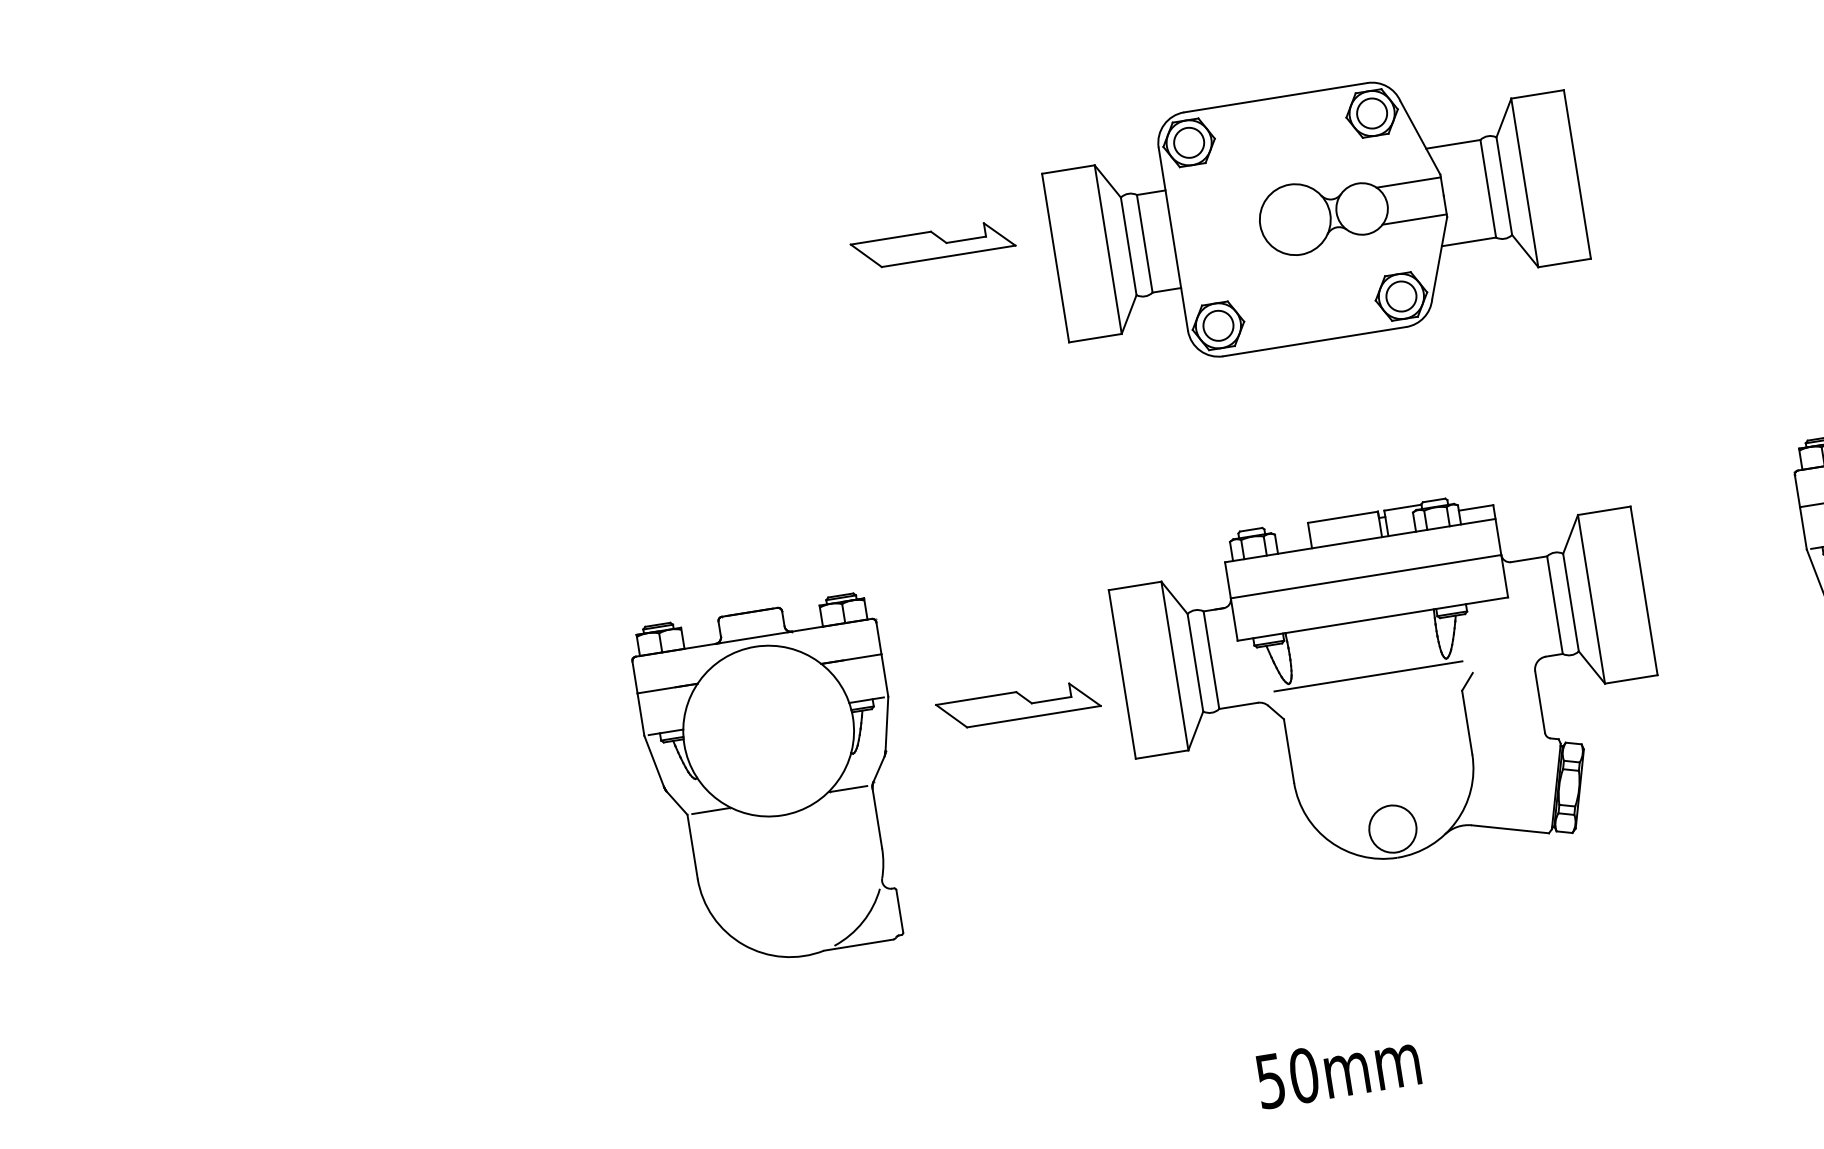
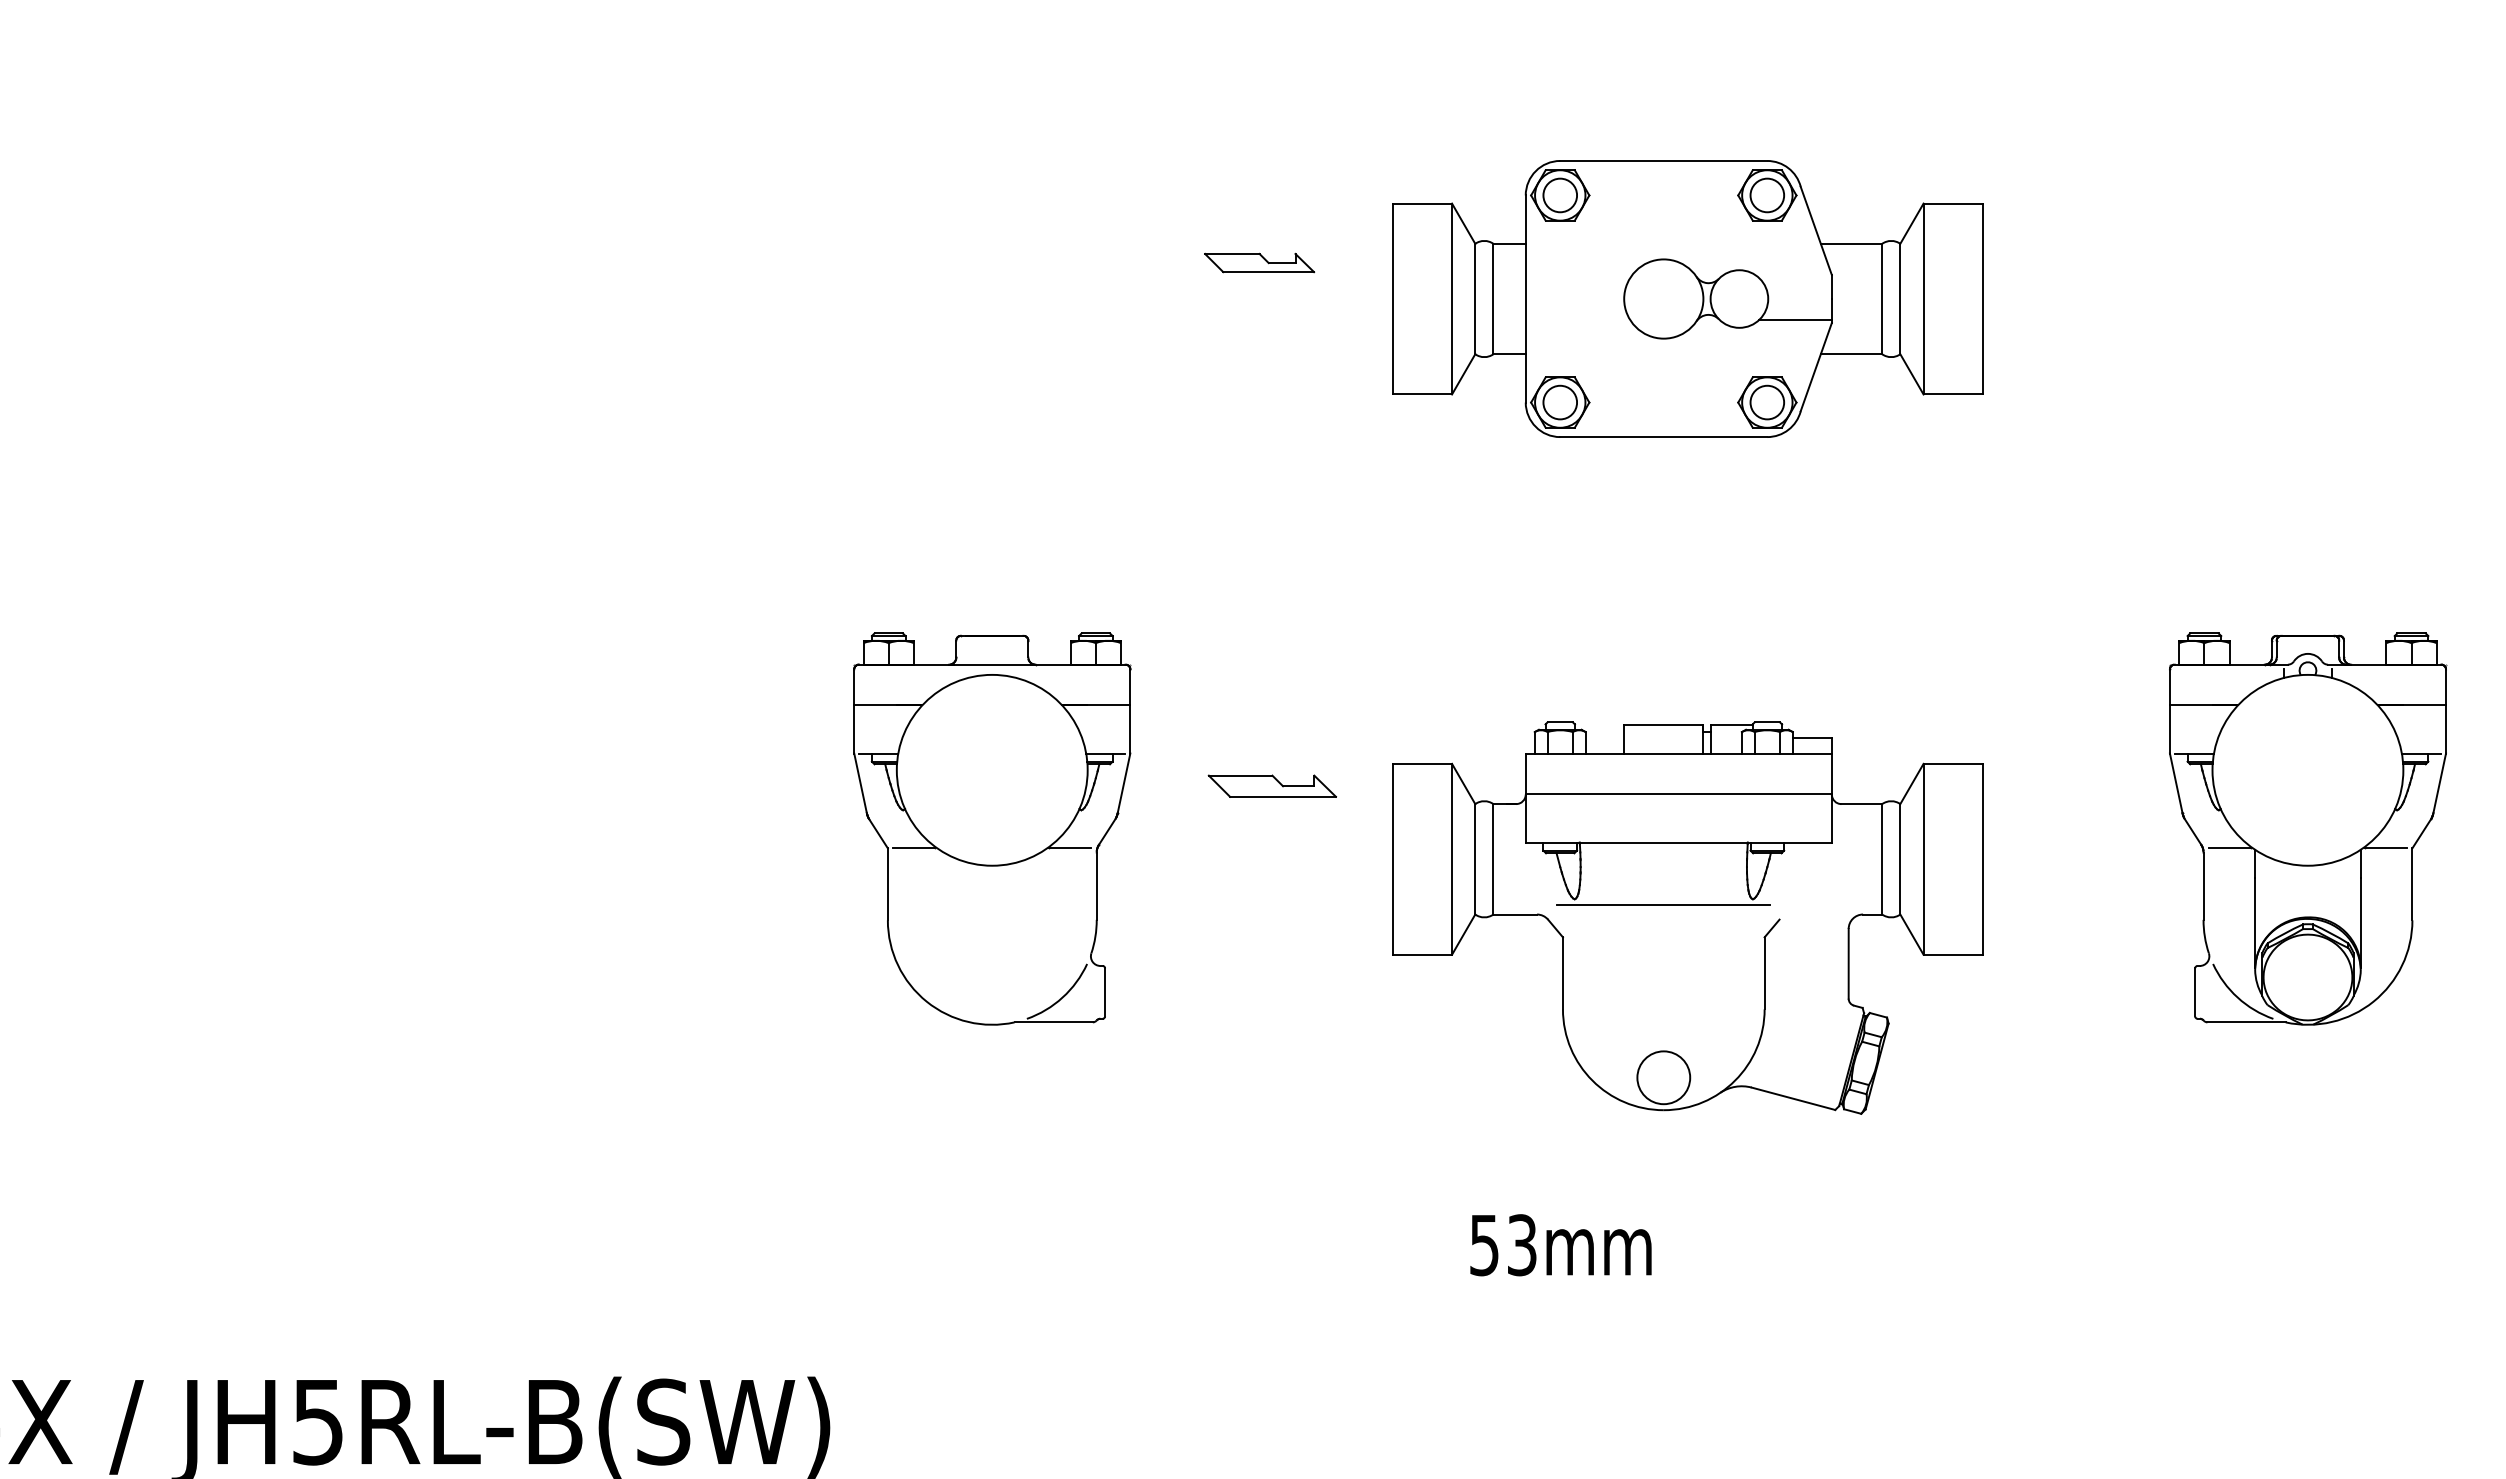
line: (1408, 182) -> (1795, 278), removed
part: (932, 244) -> (1259, 262), size x0.6
part: (1391, 684) -> (1687, 917), moved
part: (1018, 705) -> (1272, 786), size x0.7
text: (1304, 1075) -> (1522, 1245), 50mm -> 53mm

